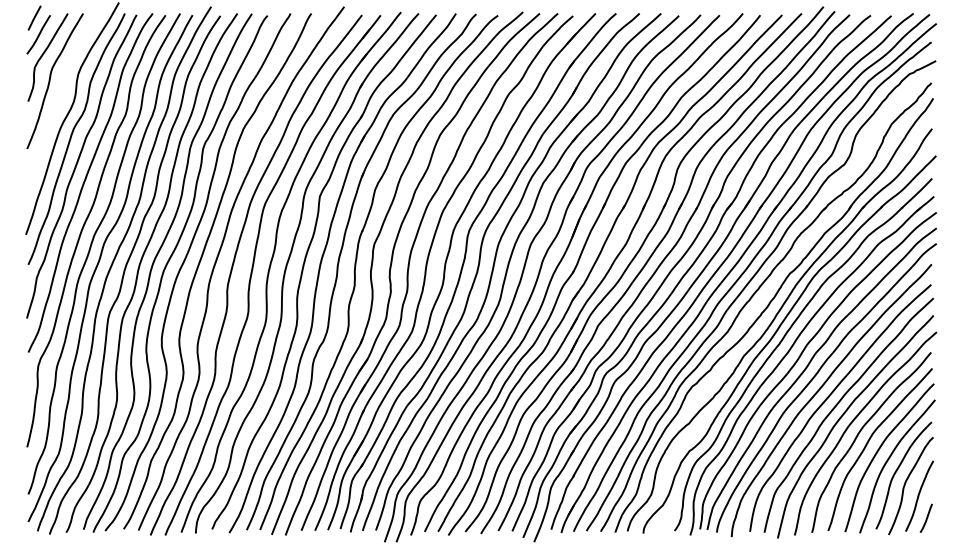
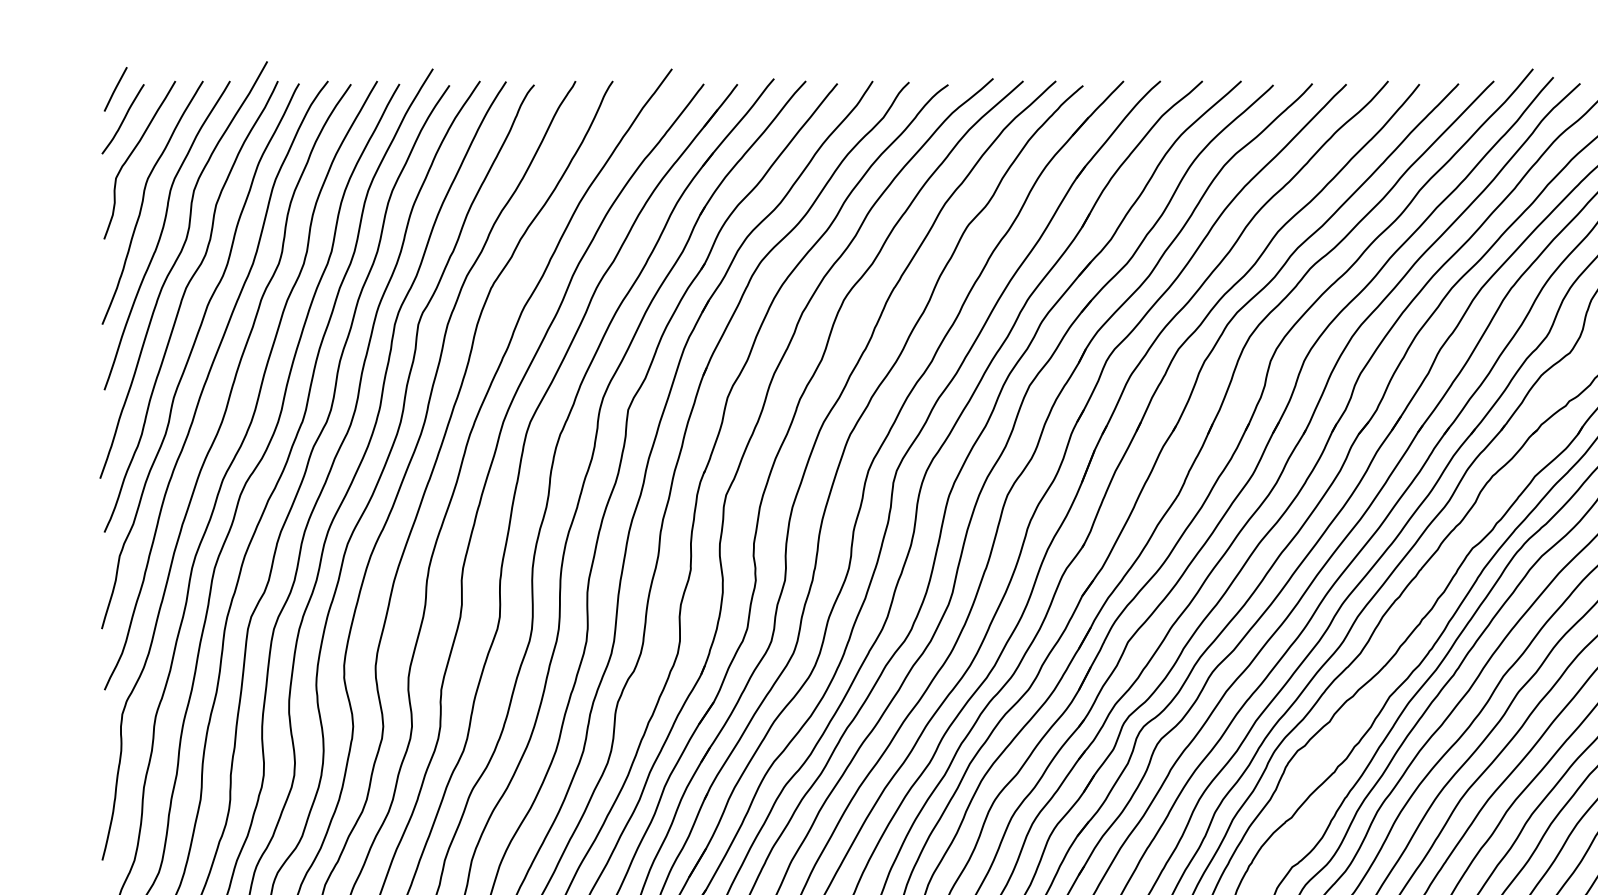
curve: (60, 99) -> (162, 235), added

